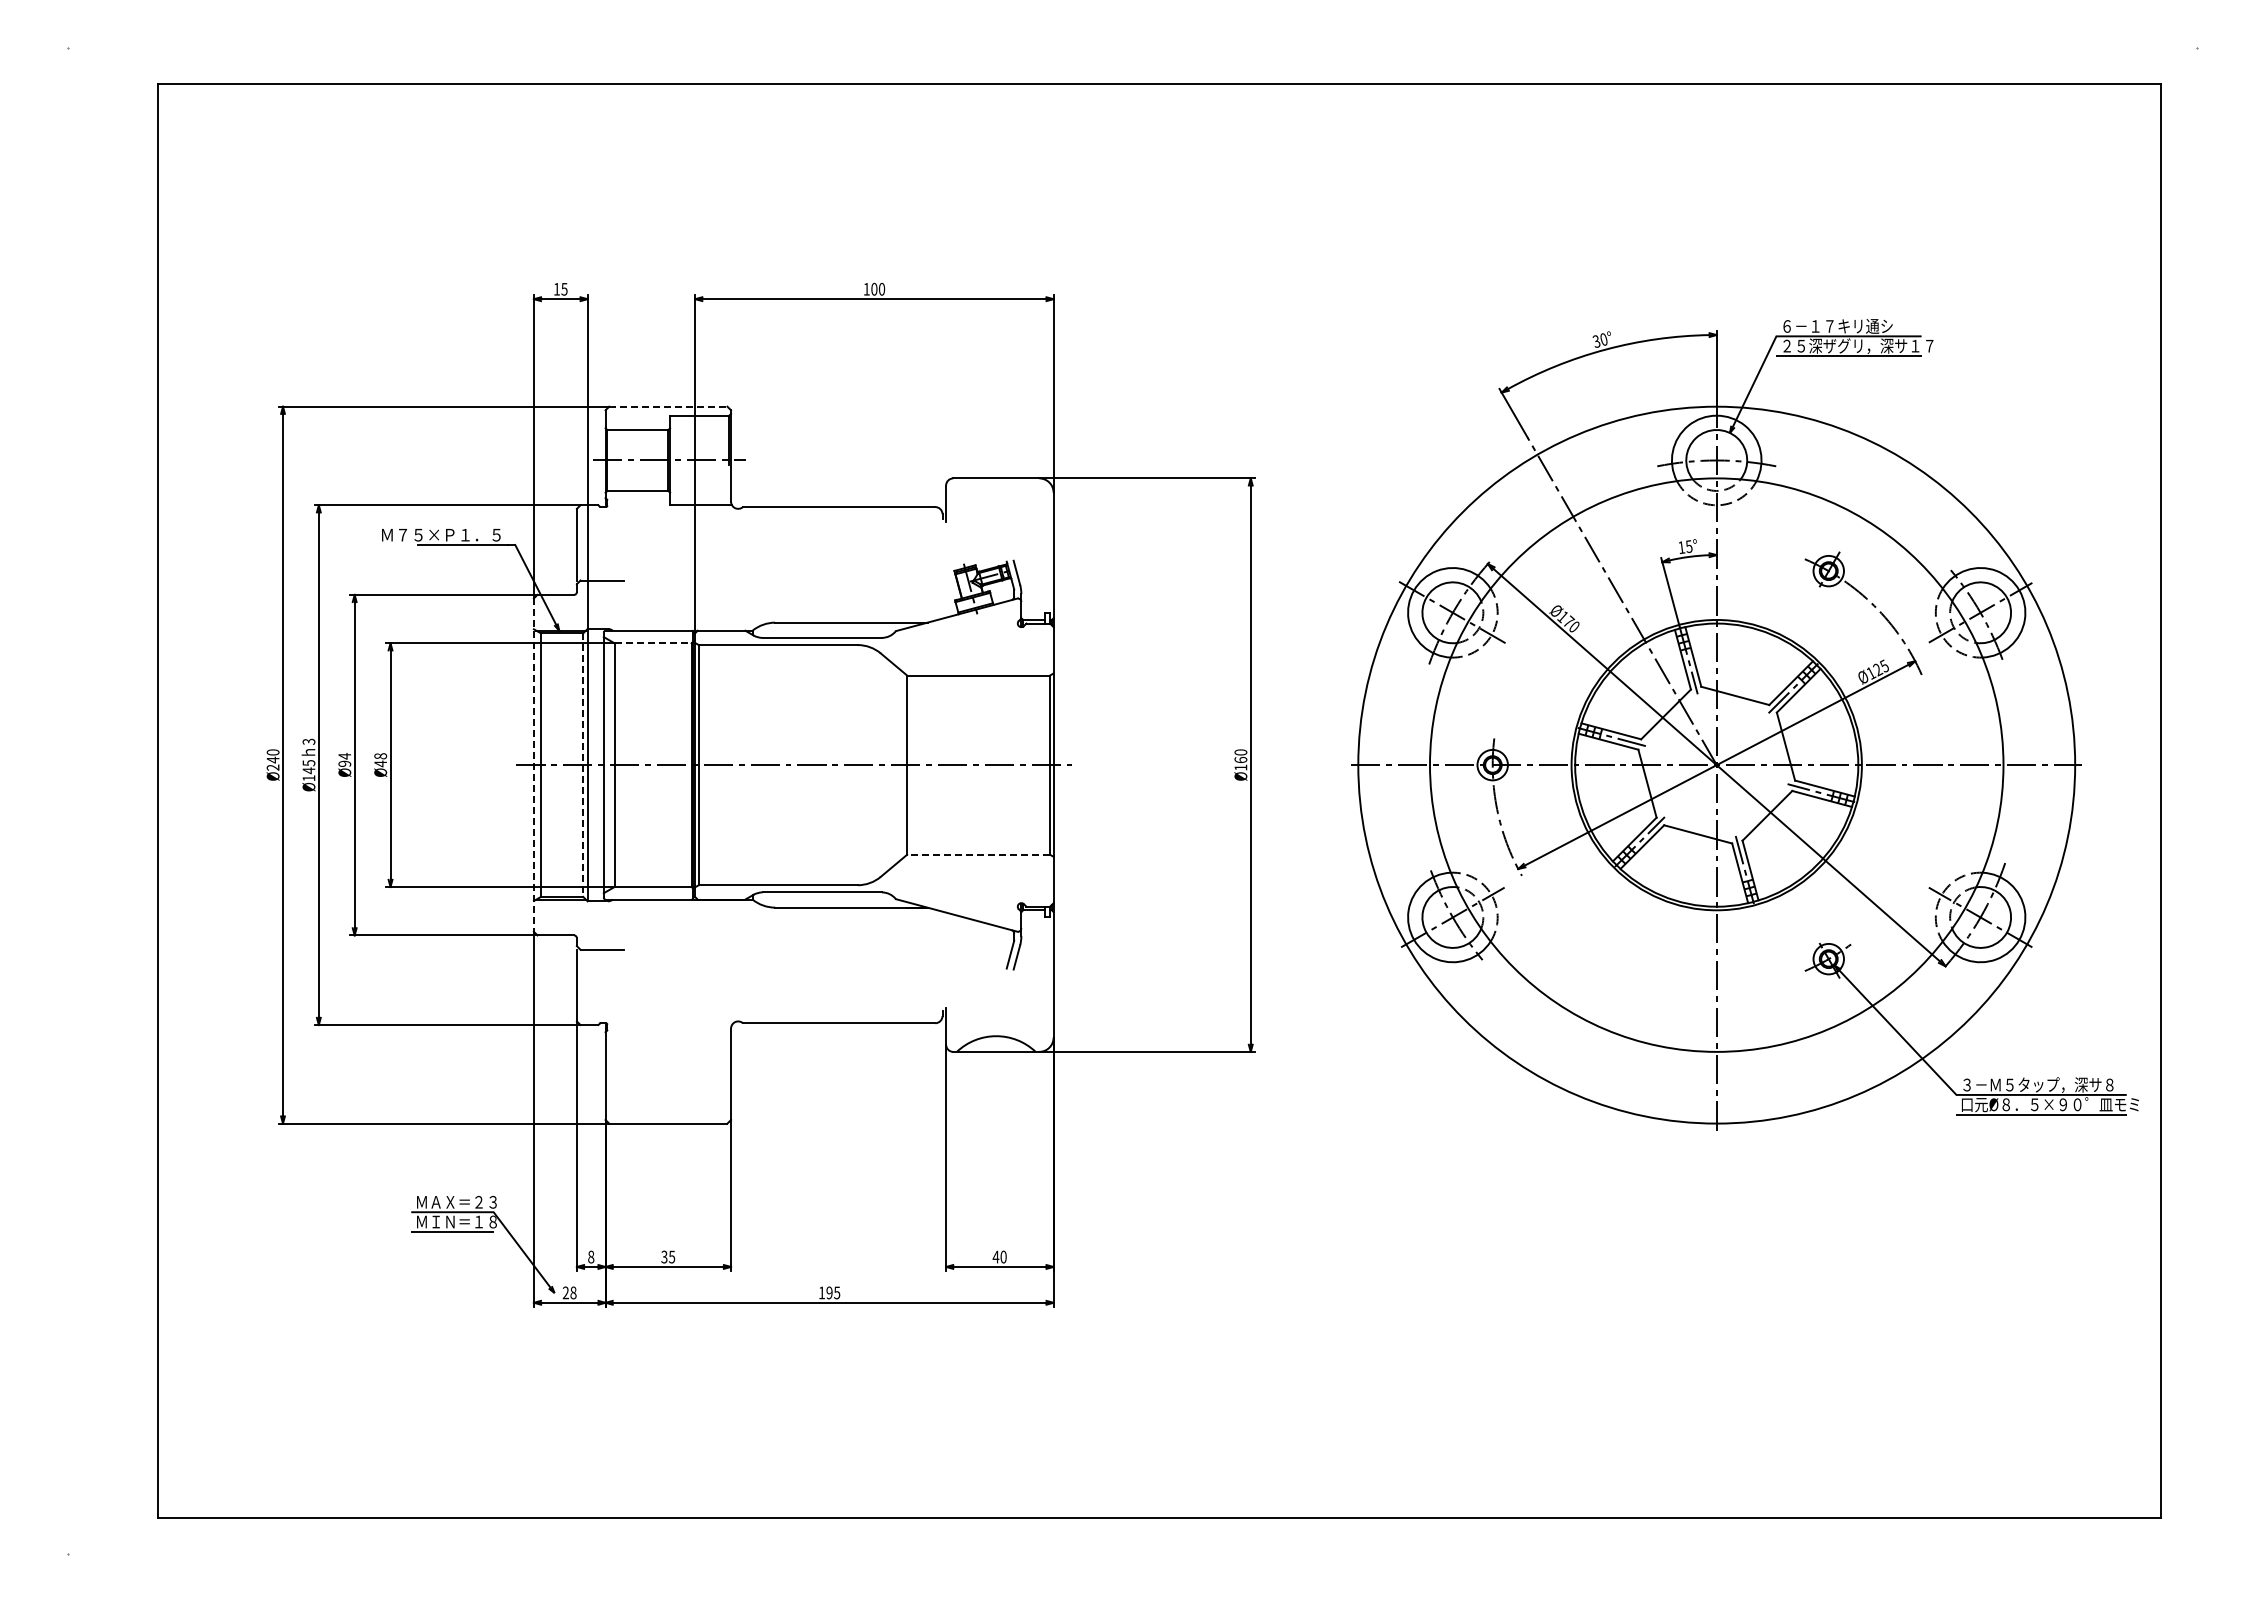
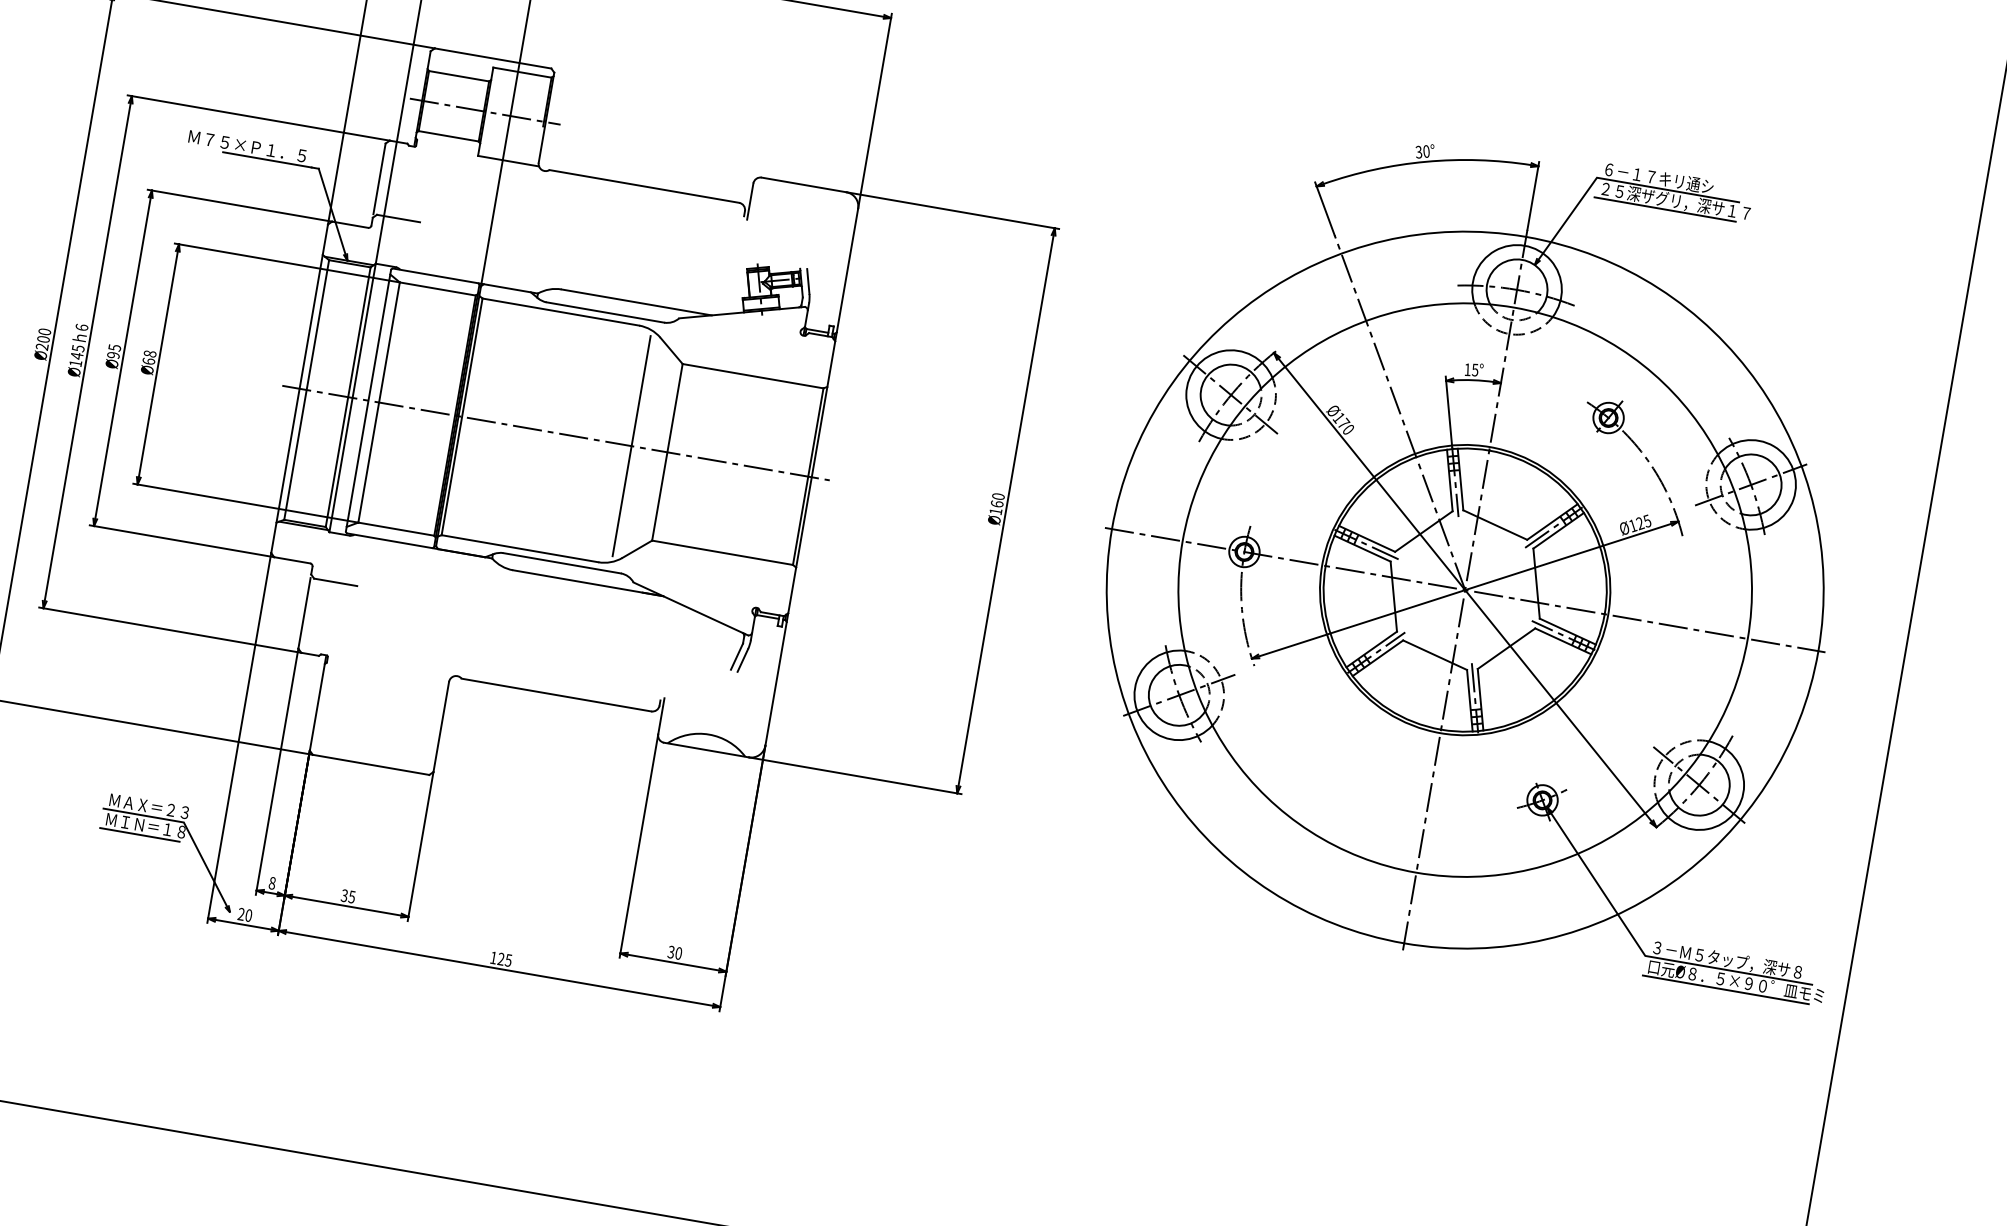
line: (668, 406) -> (493, 58), dashed -> solid
line: (653, 643) -> (438, 289), dashed -> solid
text: (308, 741) -> (81, 327), 3 -> 6
text: (344, 756) -> (114, 348), Ø94 -> Ø95
text: (272, 759) -> (42, 338), Ø240 -> Ø200
text: (380, 763) -> (148, 361), Ø48 -> Ø68
line: (870, 764) -> (631, 445), added
line: (533, 765) -> (299, 389), dashed -> solid
line: (583, 765) -> (348, 397), dashed -> solid
line: (978, 854) -> (722, 552), dashed -> solid
text: (995, 1256) -> (670, 951), 40 -> 30
text: (573, 1292) -> (248, 915), 28 -> 20
text: (829, 1293) -> (500, 959), 195 -> 125

